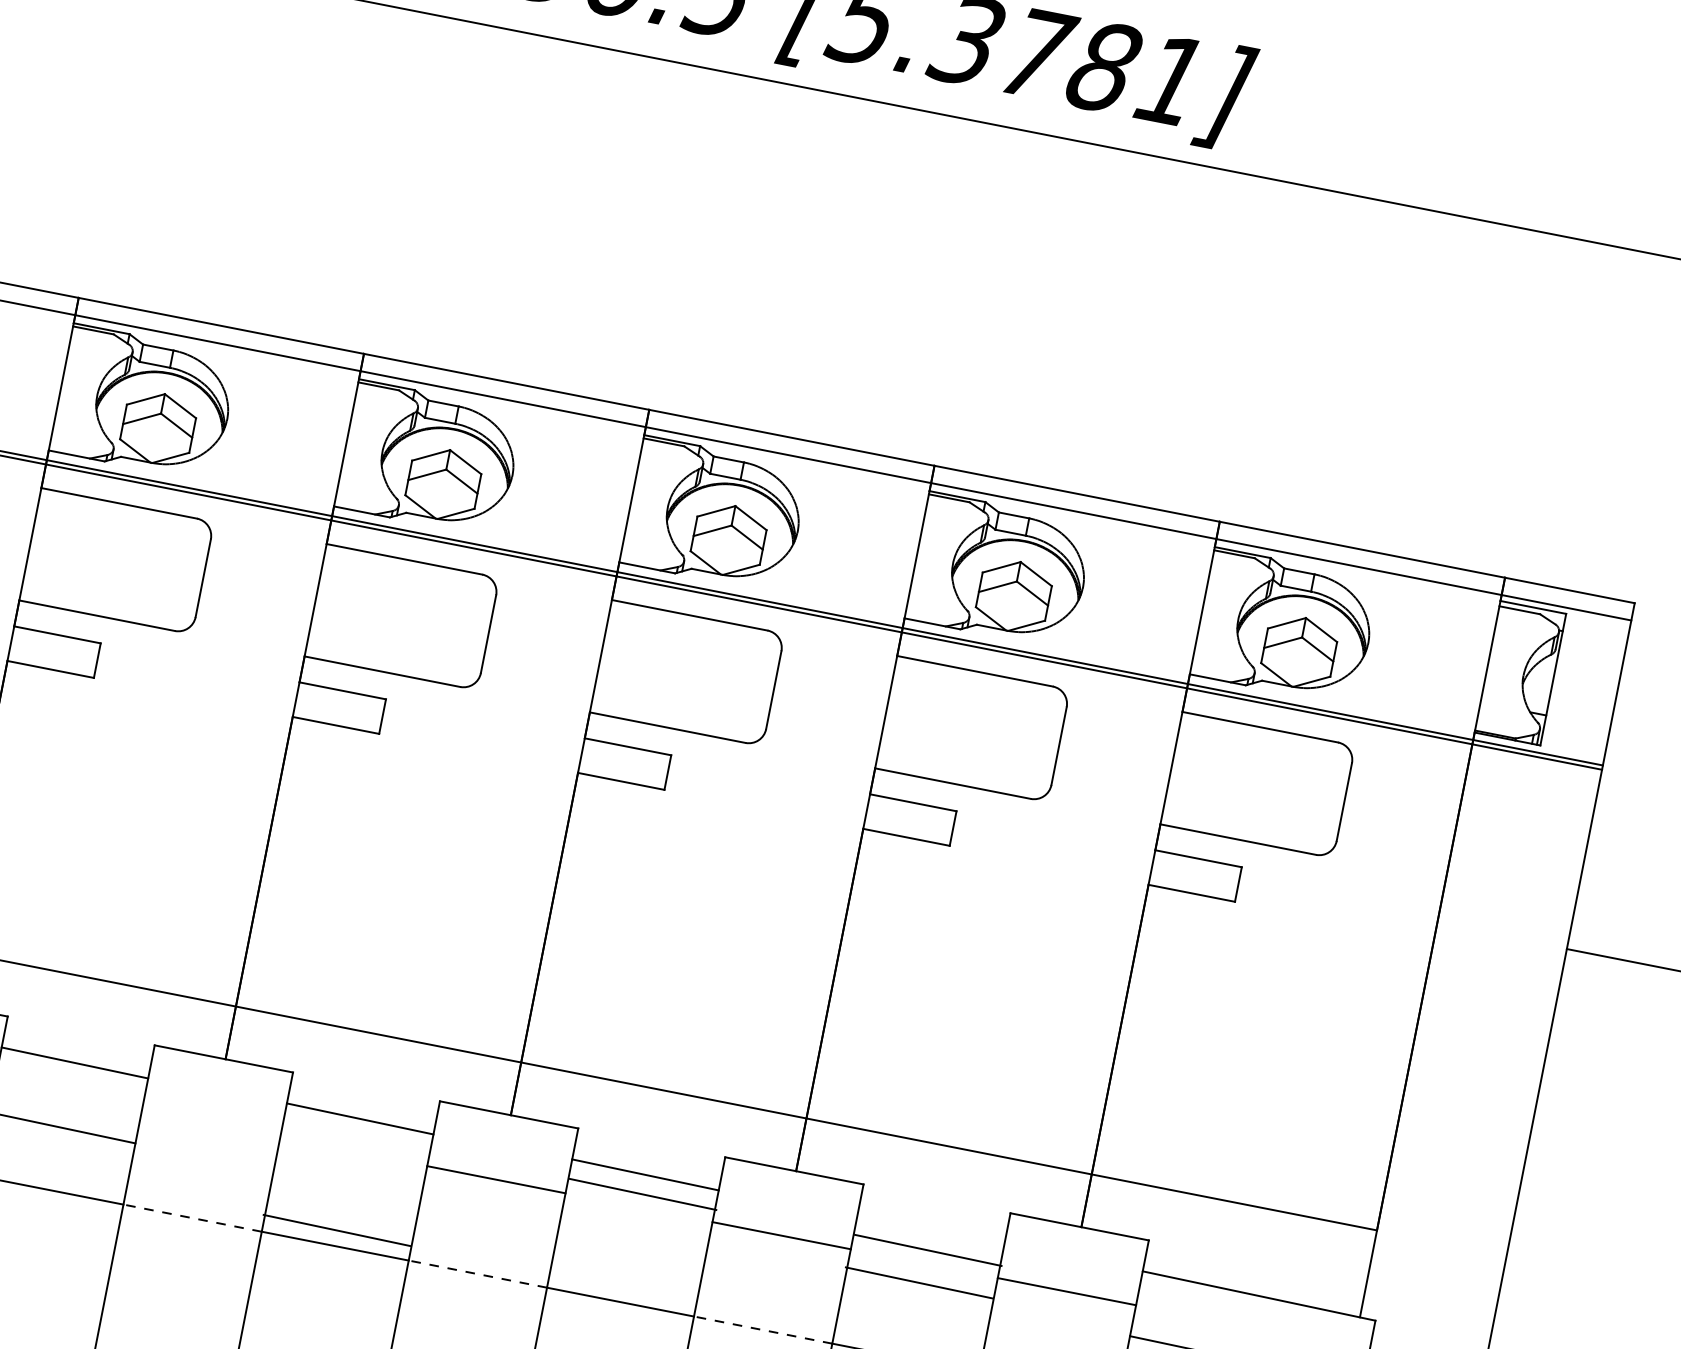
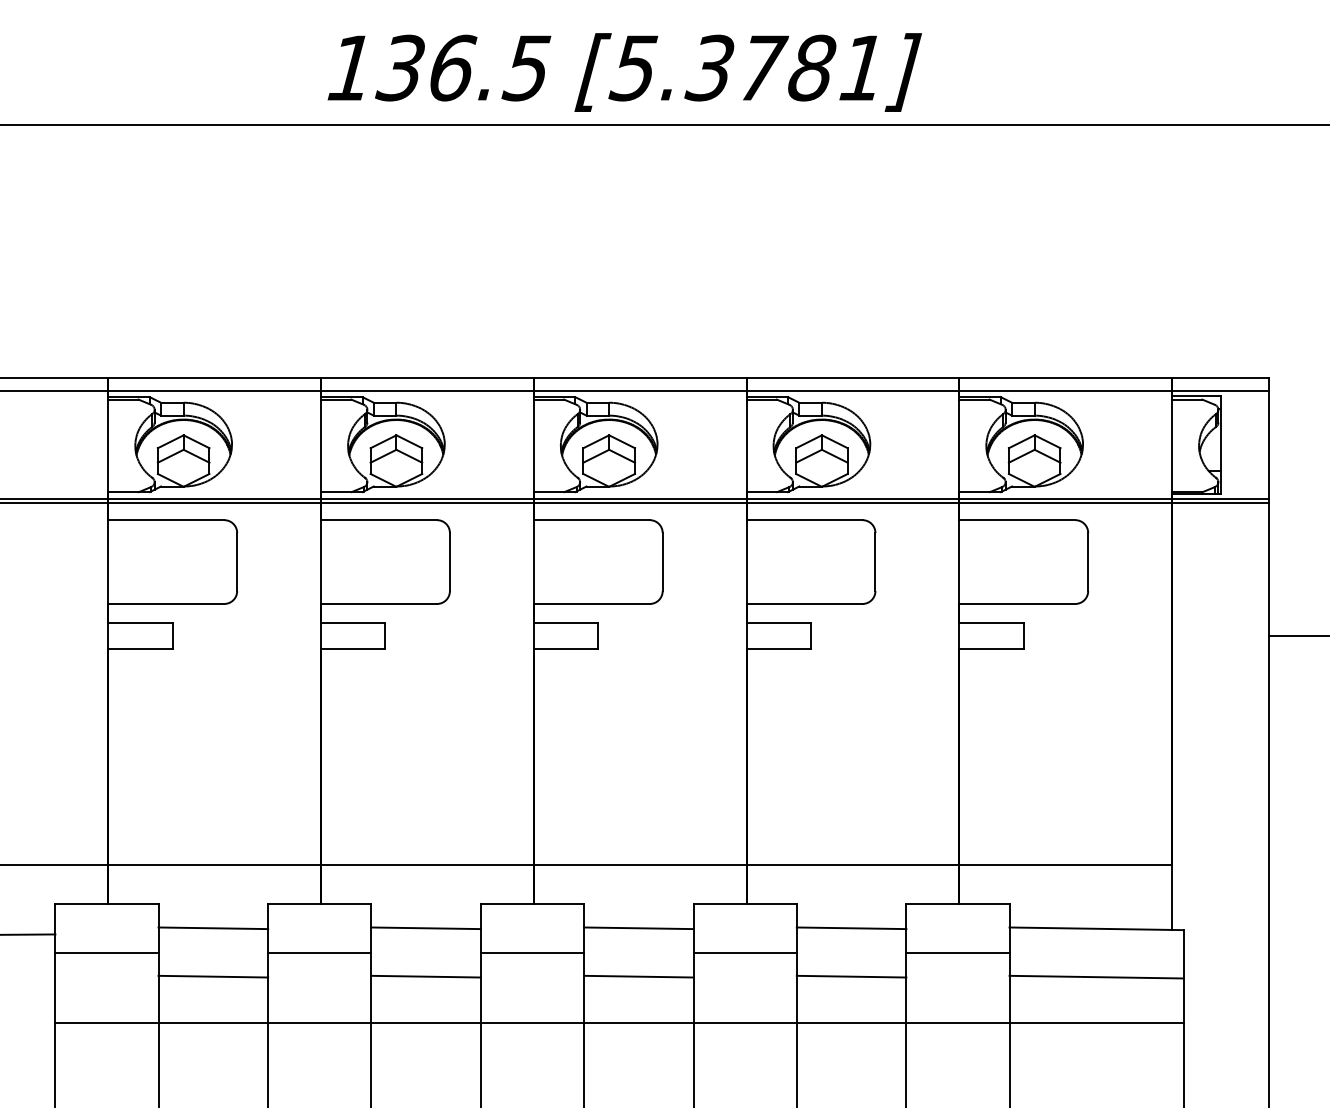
line: (210, 1123) -> (319, 952), added
line: (642, 1194) -> (638, 976), moved
line: (192, 1218) -> (319, 1023), dashed -> solid
line: (336, 1230) -> (425, 976), moved
line: (928, 1250) -> (851, 976), moved
line: (477, 1274) -> (532, 1023), dashed -> solid
line: (918, 1283) -> (851, 928), moved
line: (763, 1330) -> (745, 1023), dashed -> solid

